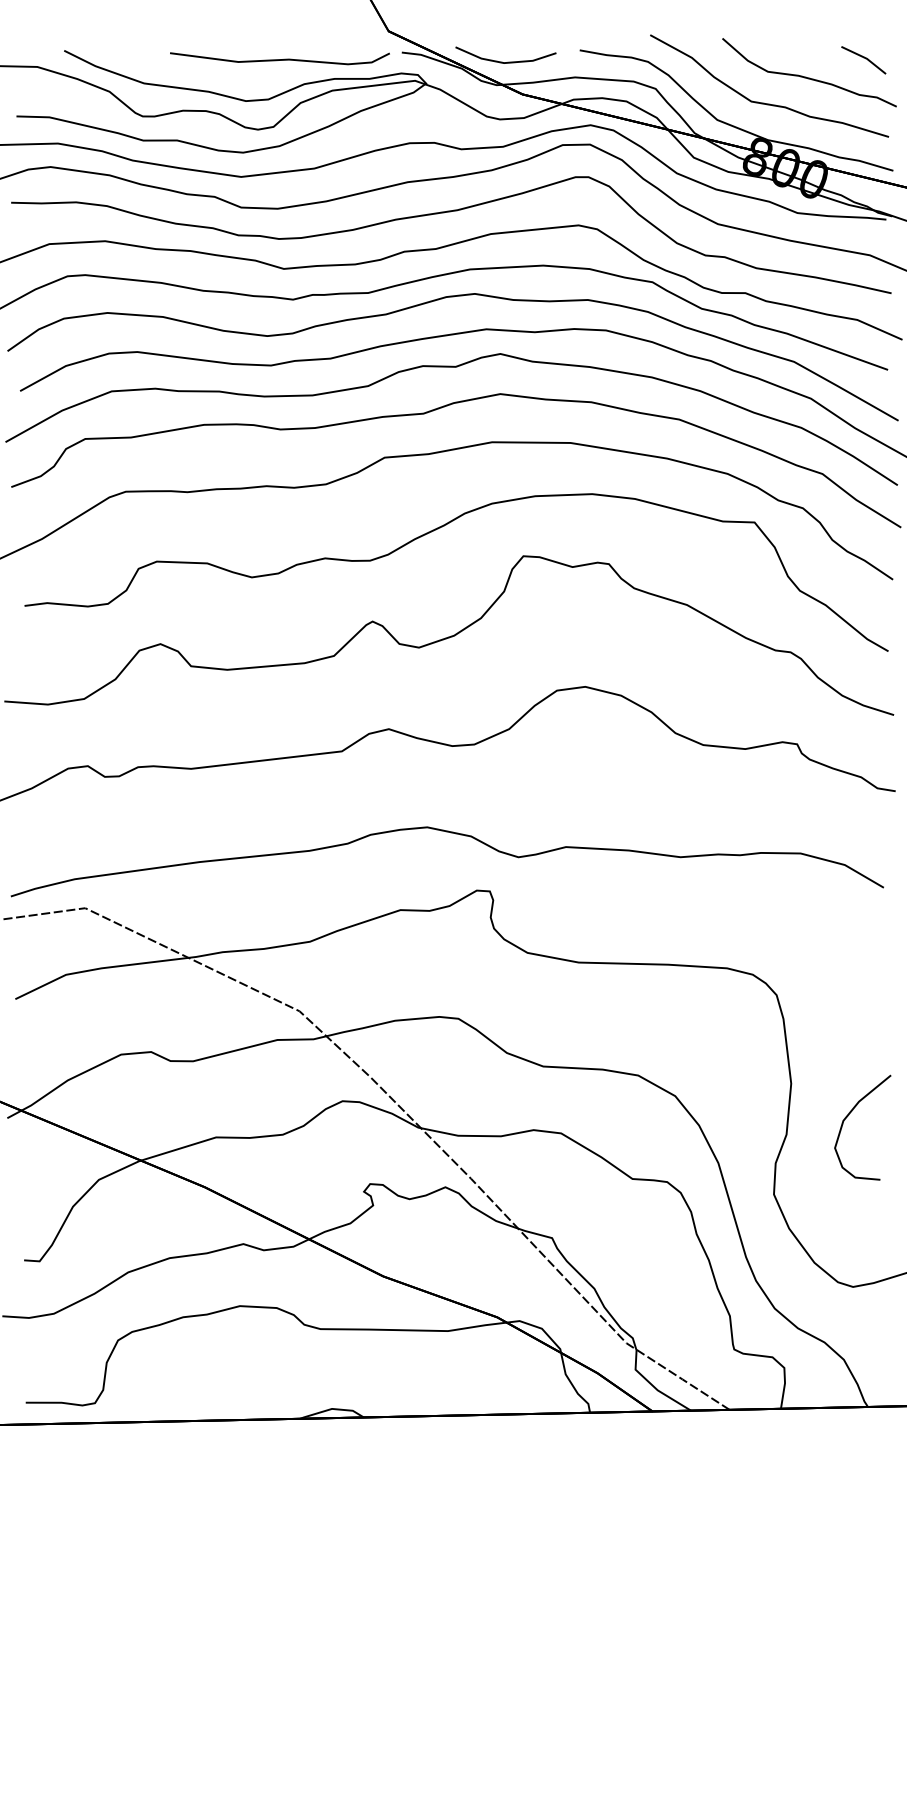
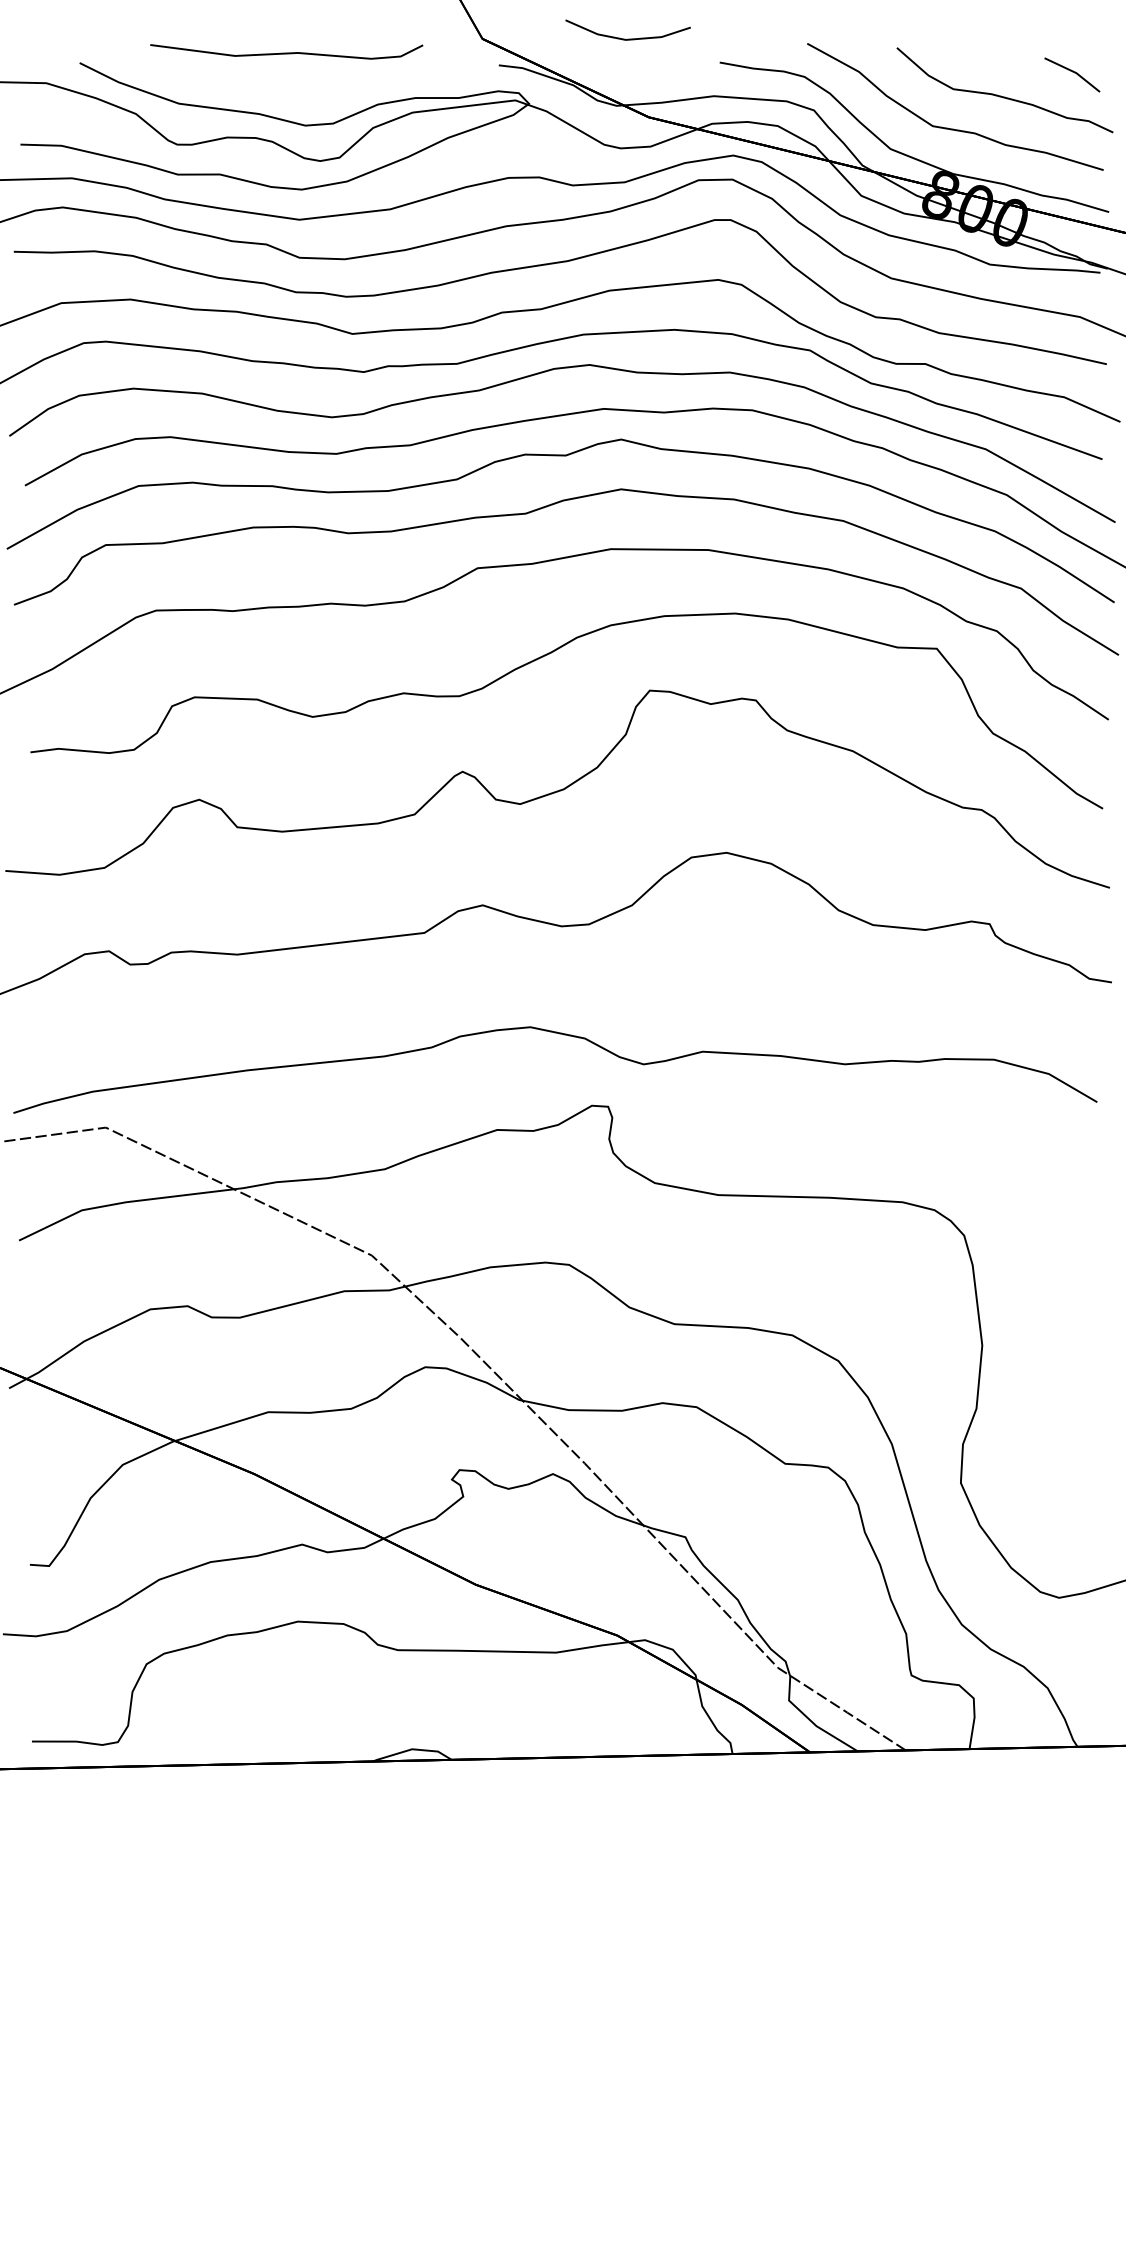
curve: (279, 59) -> (286, 52), moved
line: (507, 61) -> (630, 37), moved
curve: (848, 1116) -> (1053, 1386), removed

